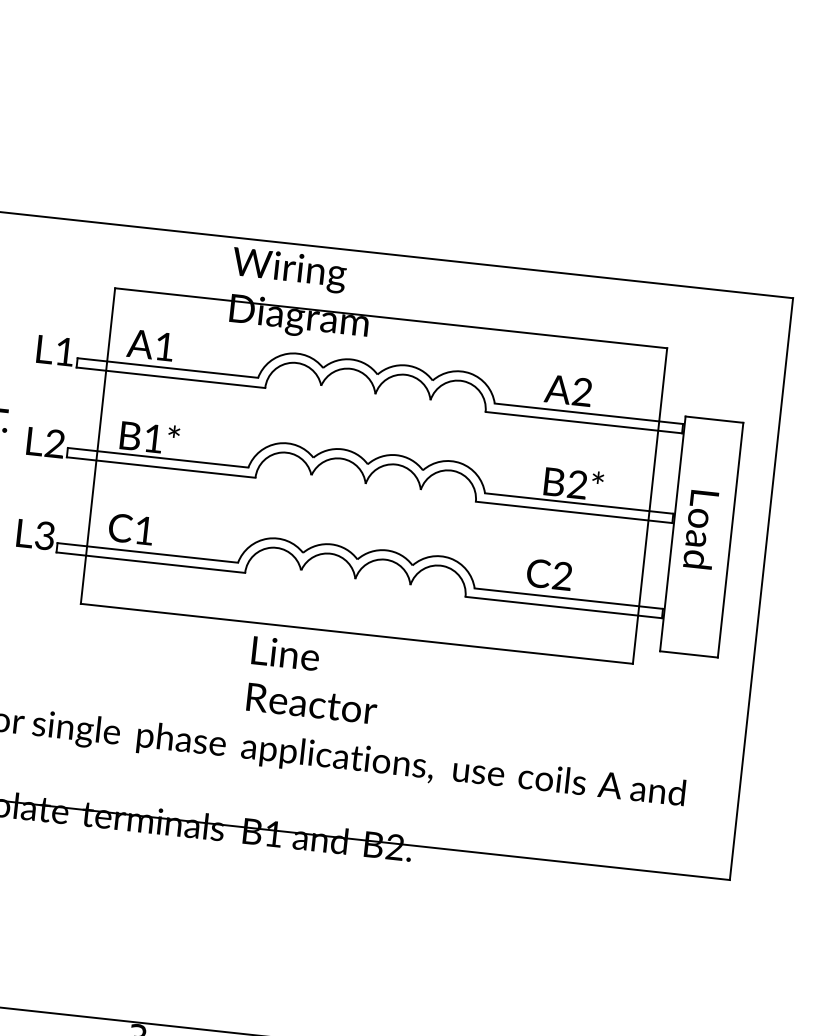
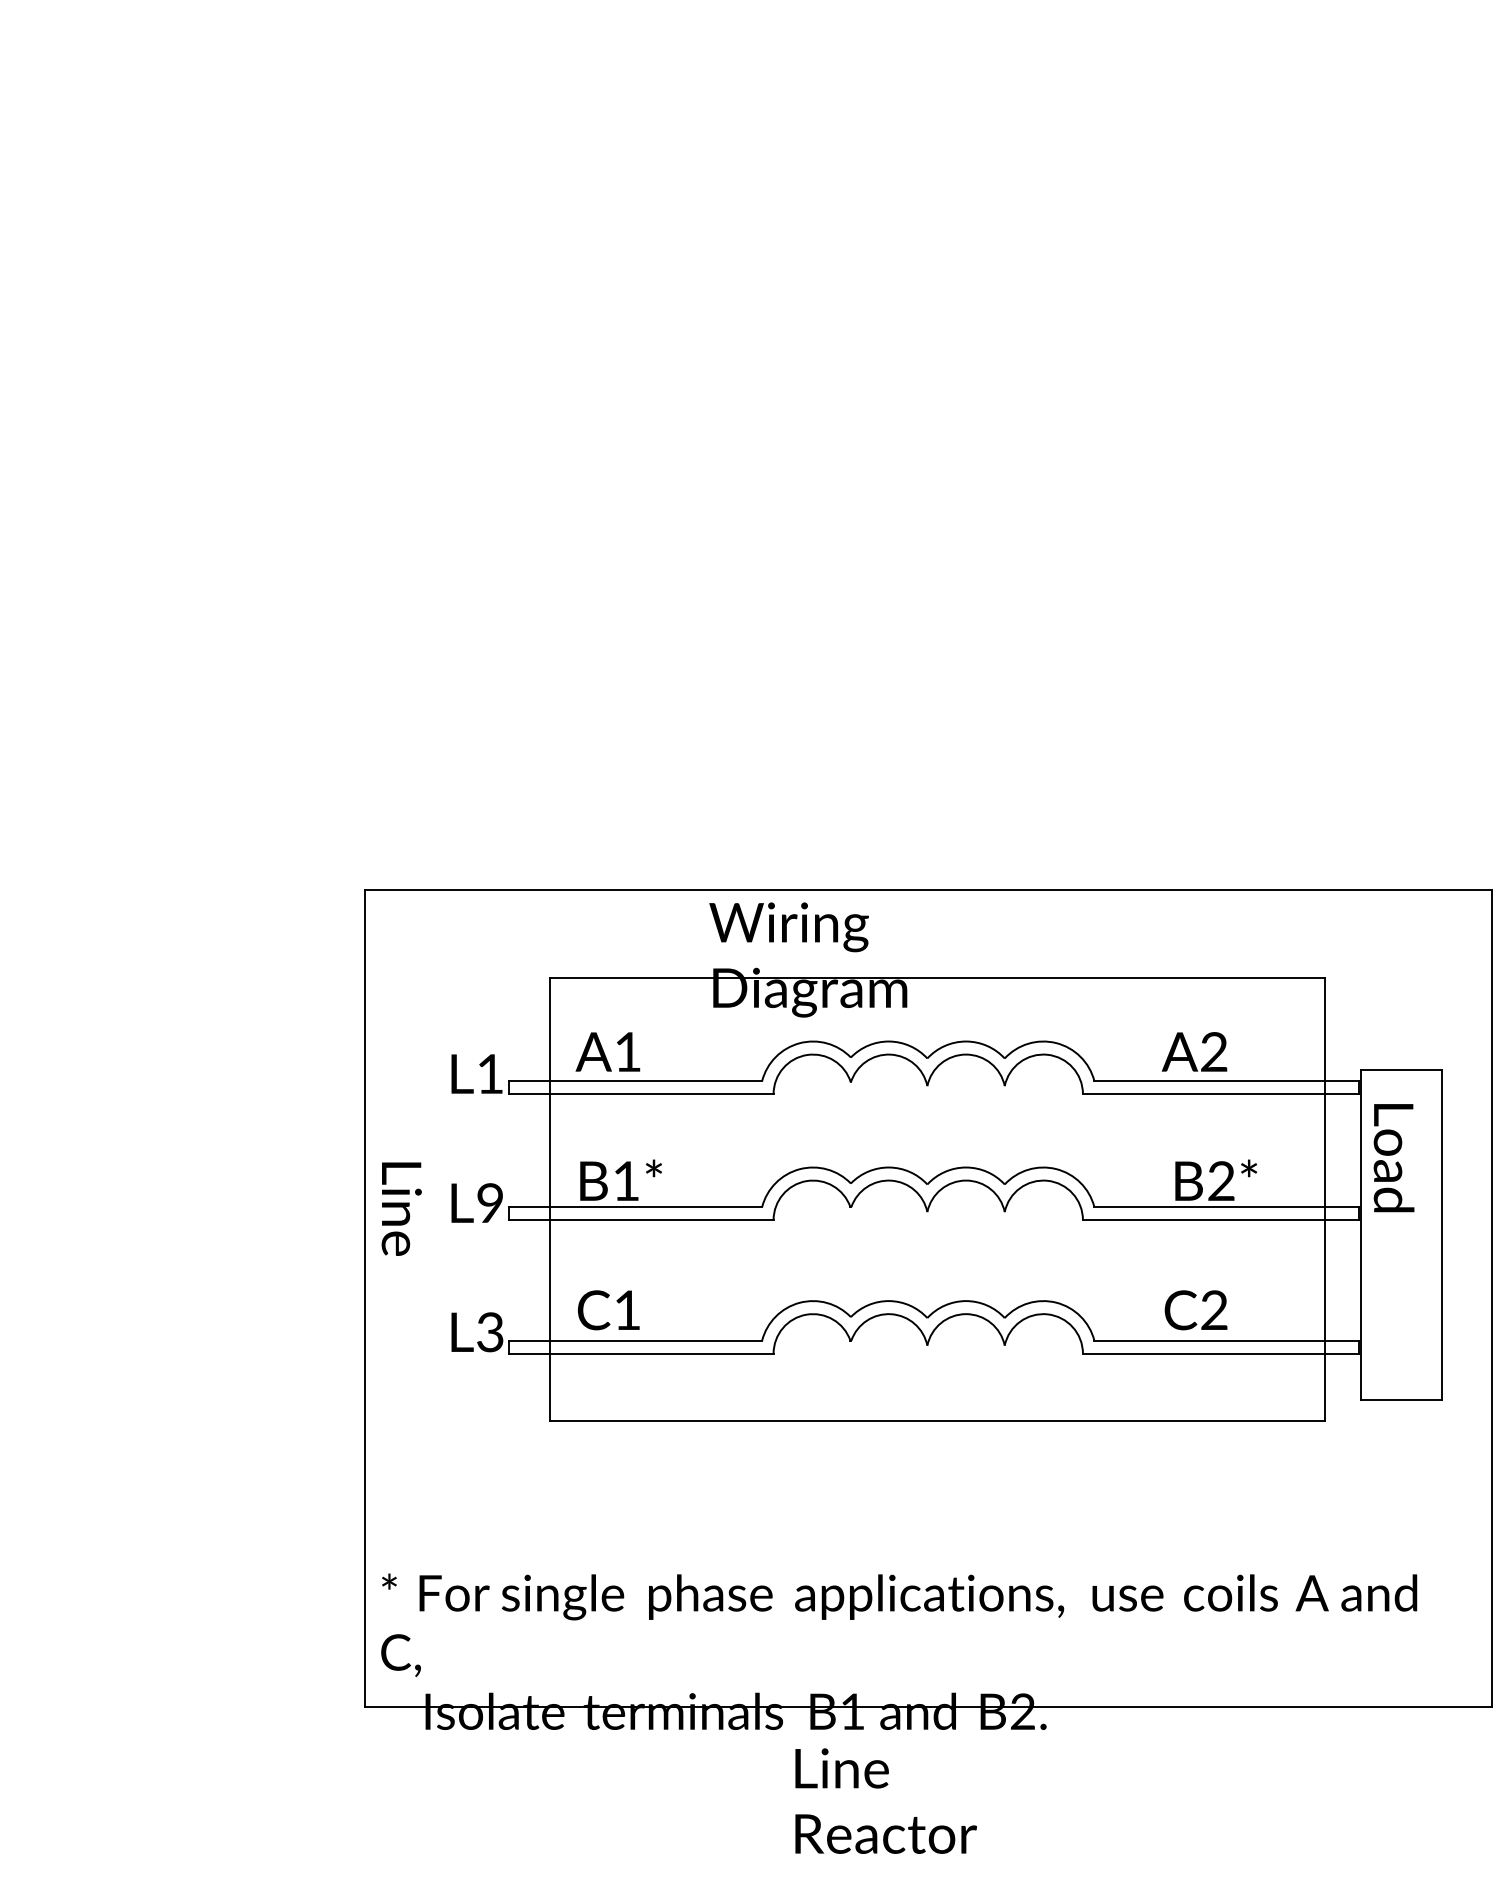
text: (55, 443) -> (490, 1202), L2 -> L9
text: (700, 530) -> (1393, 1158), moved
text: (314, 679) -> (885, 1800), moved

